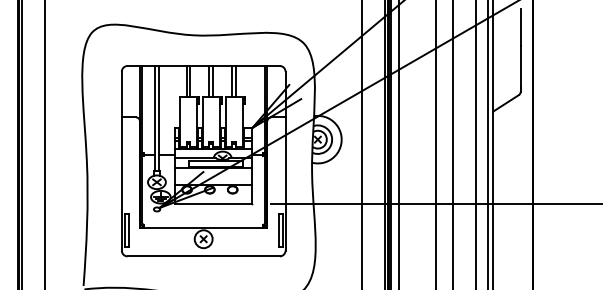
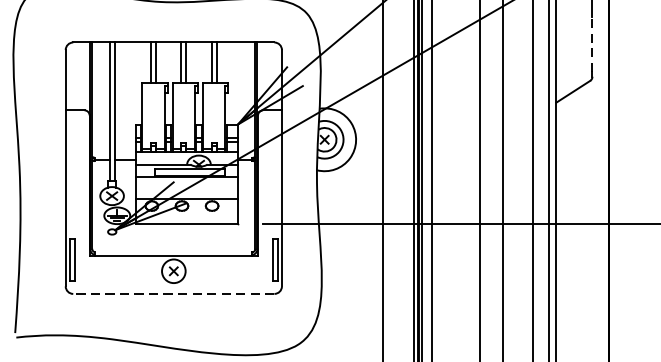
line: (520, 67) -> (592, 44), solid -> dashed
line: (203, 256) -> (173, 294), solid -> dashed

